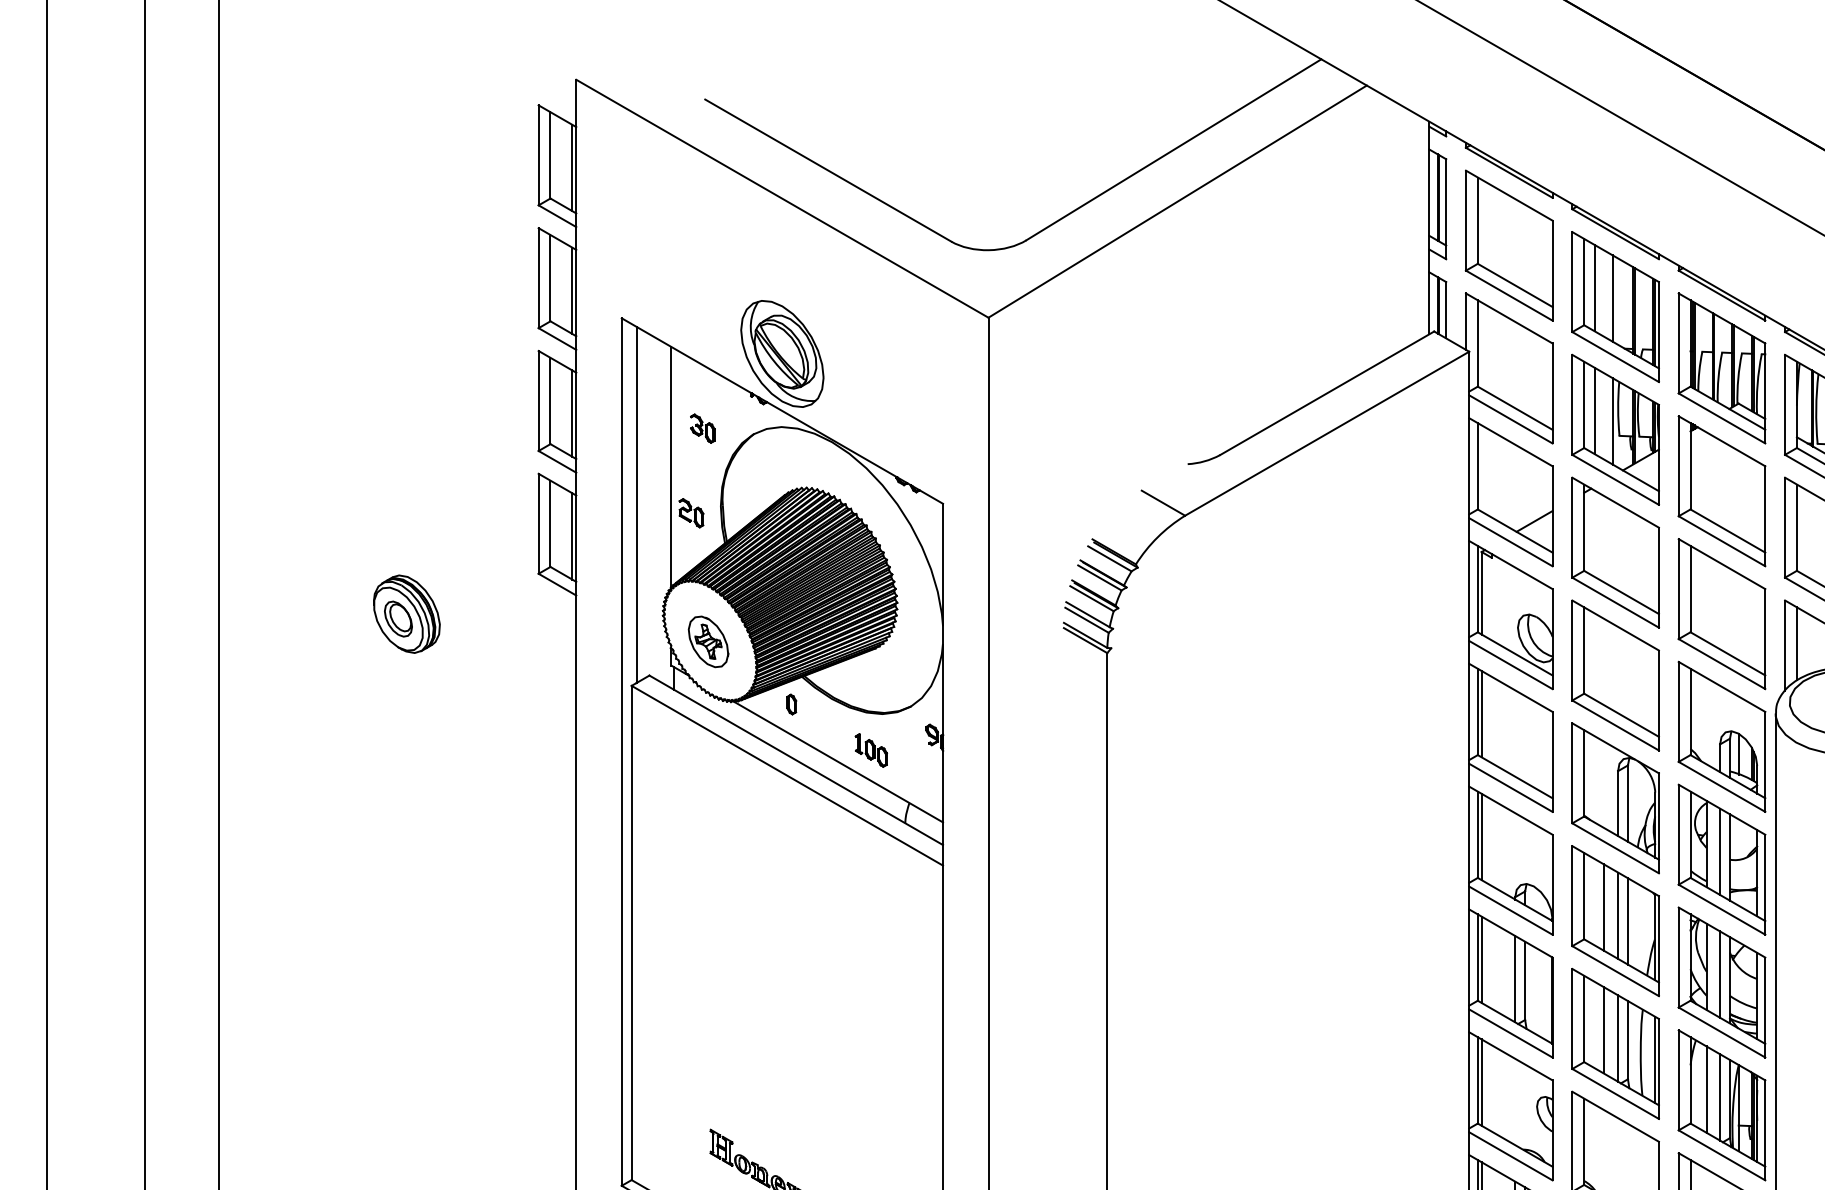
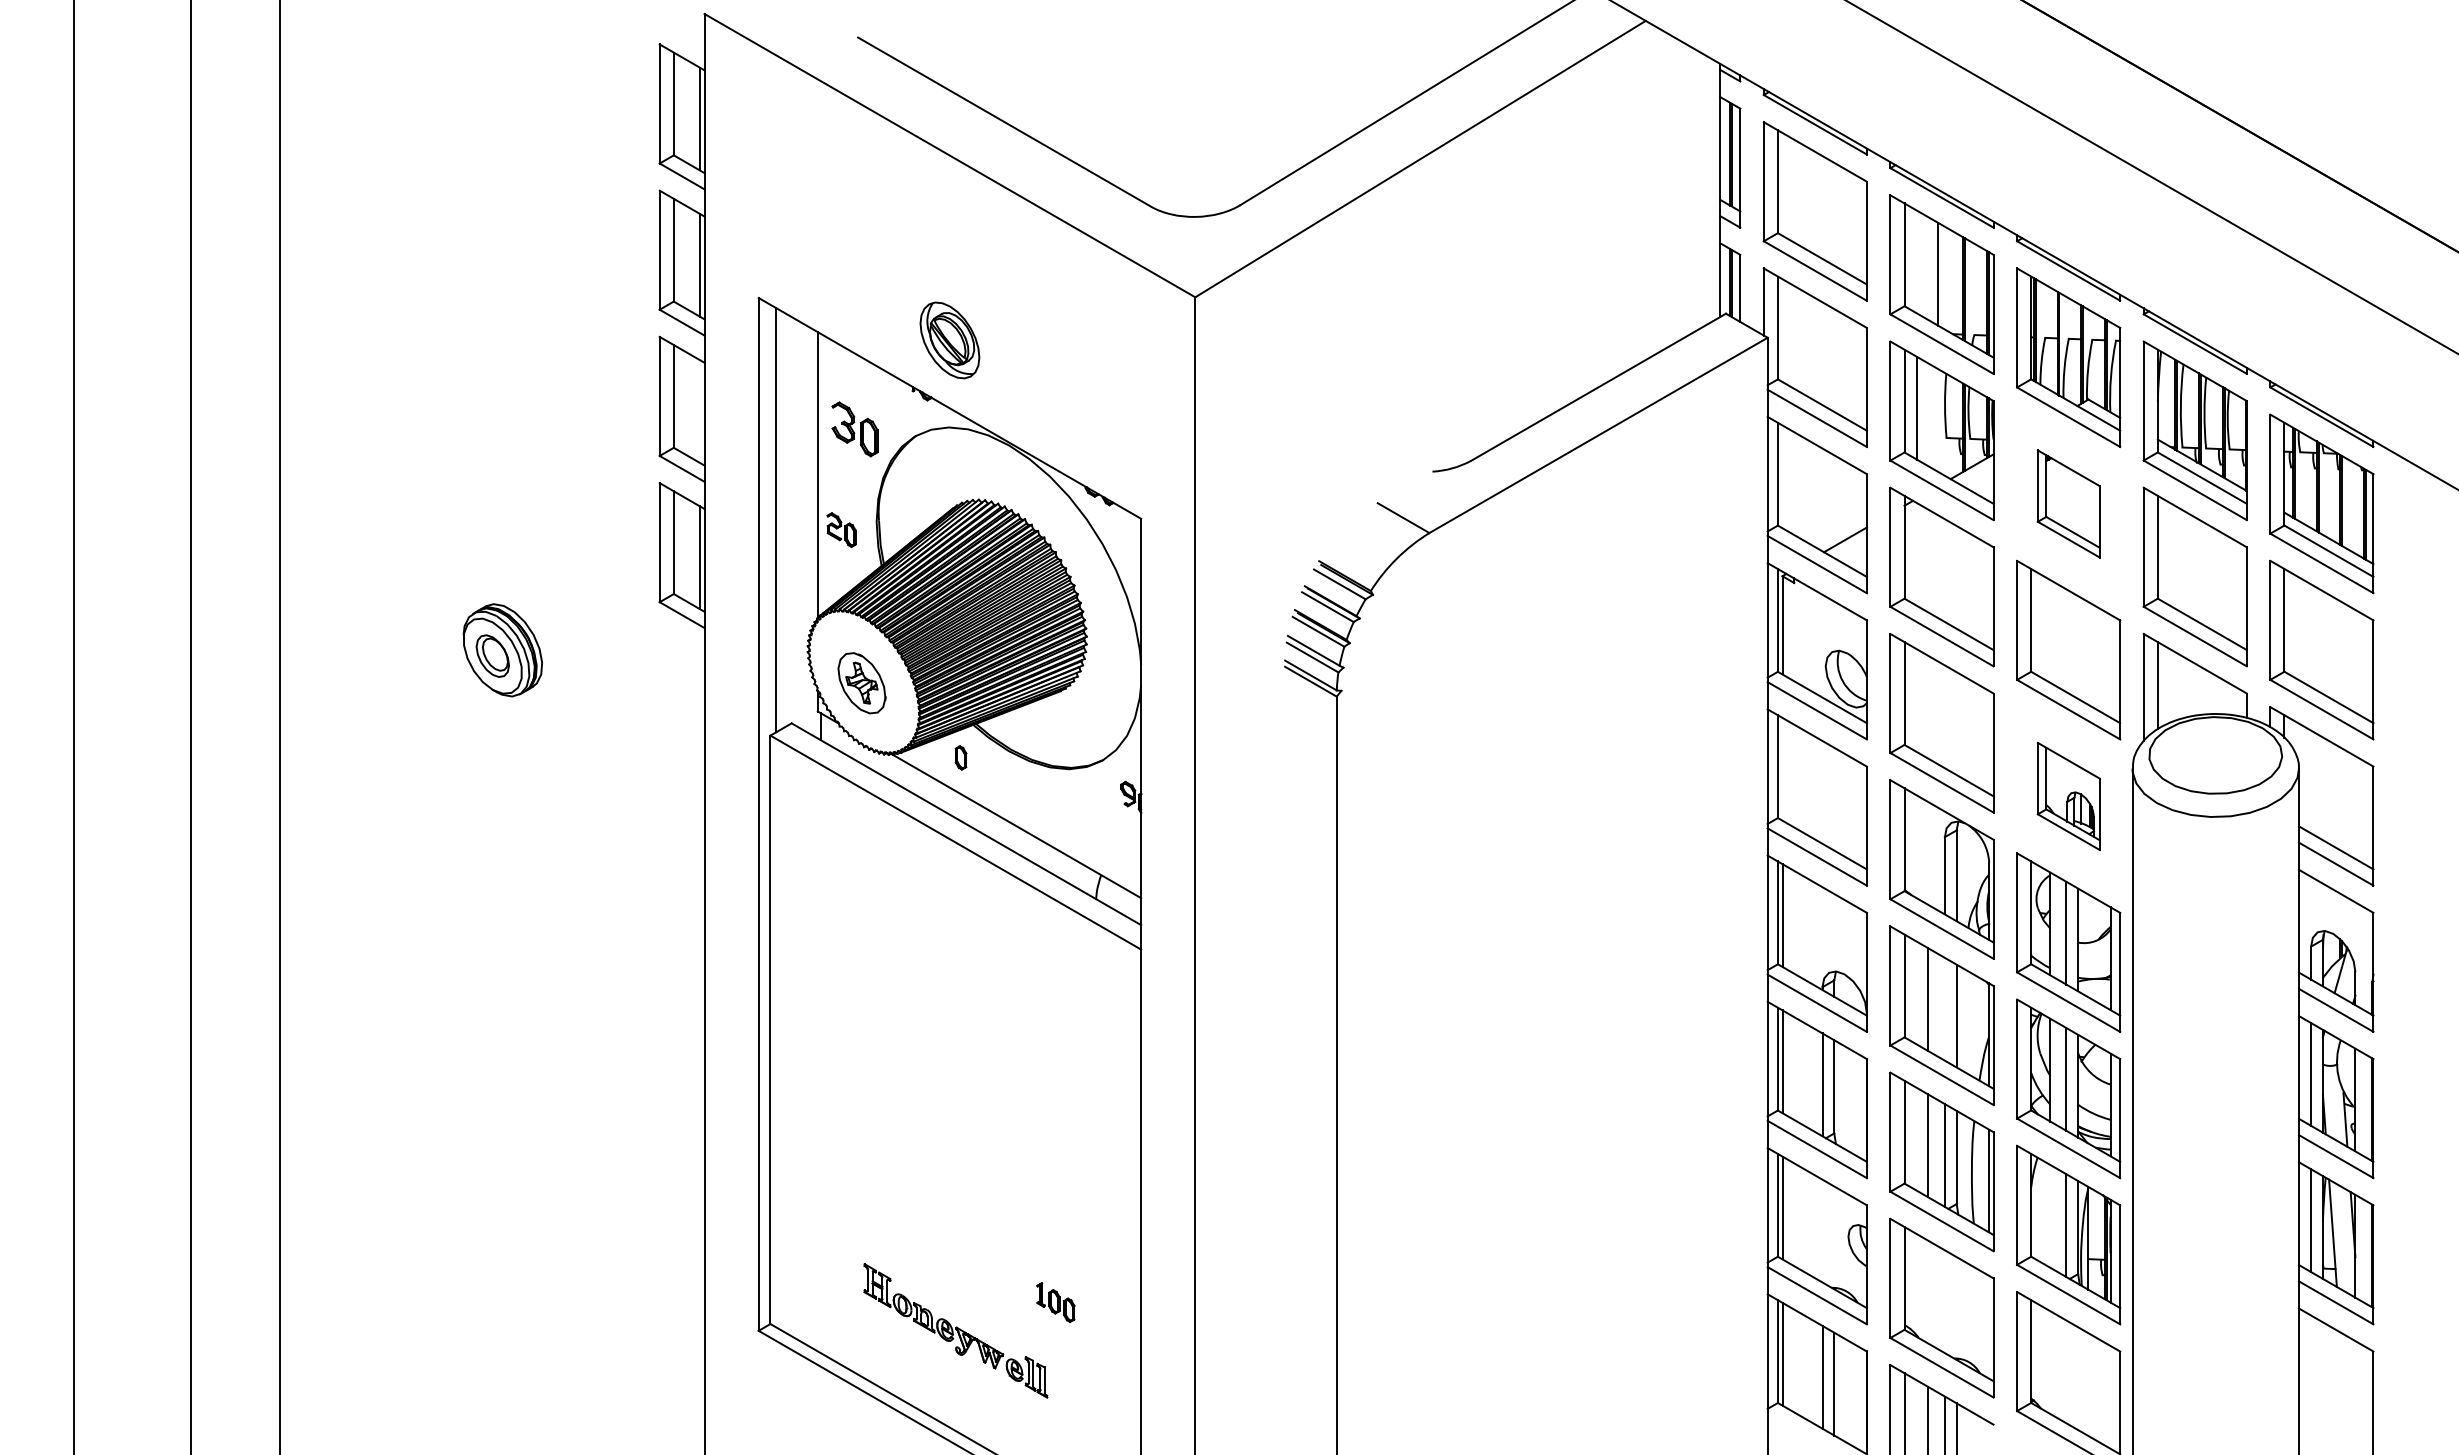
line: (1595, 287) -> (1917, 261), removed
part: (782, 354) -> (949, 340), size x0.6
line: (572, 413) -> (699, 411), removed
line: (1612, 421) -> (1938, 420), removed
part: (703, 428) -> (855, 429), size x1.6
part: (1721, 490) -> (2068, 503), size x0.6
line: (1481, 713) -> (1782, 768), removed
part: (1721, 737) -> (2068, 796), size x0.6
part: (871, 750) -> (1055, 1302), moved
line: (1617, 915) -> (1944, 1008), removed
line: (1706, 1088) -> (2050, 1215), removed

